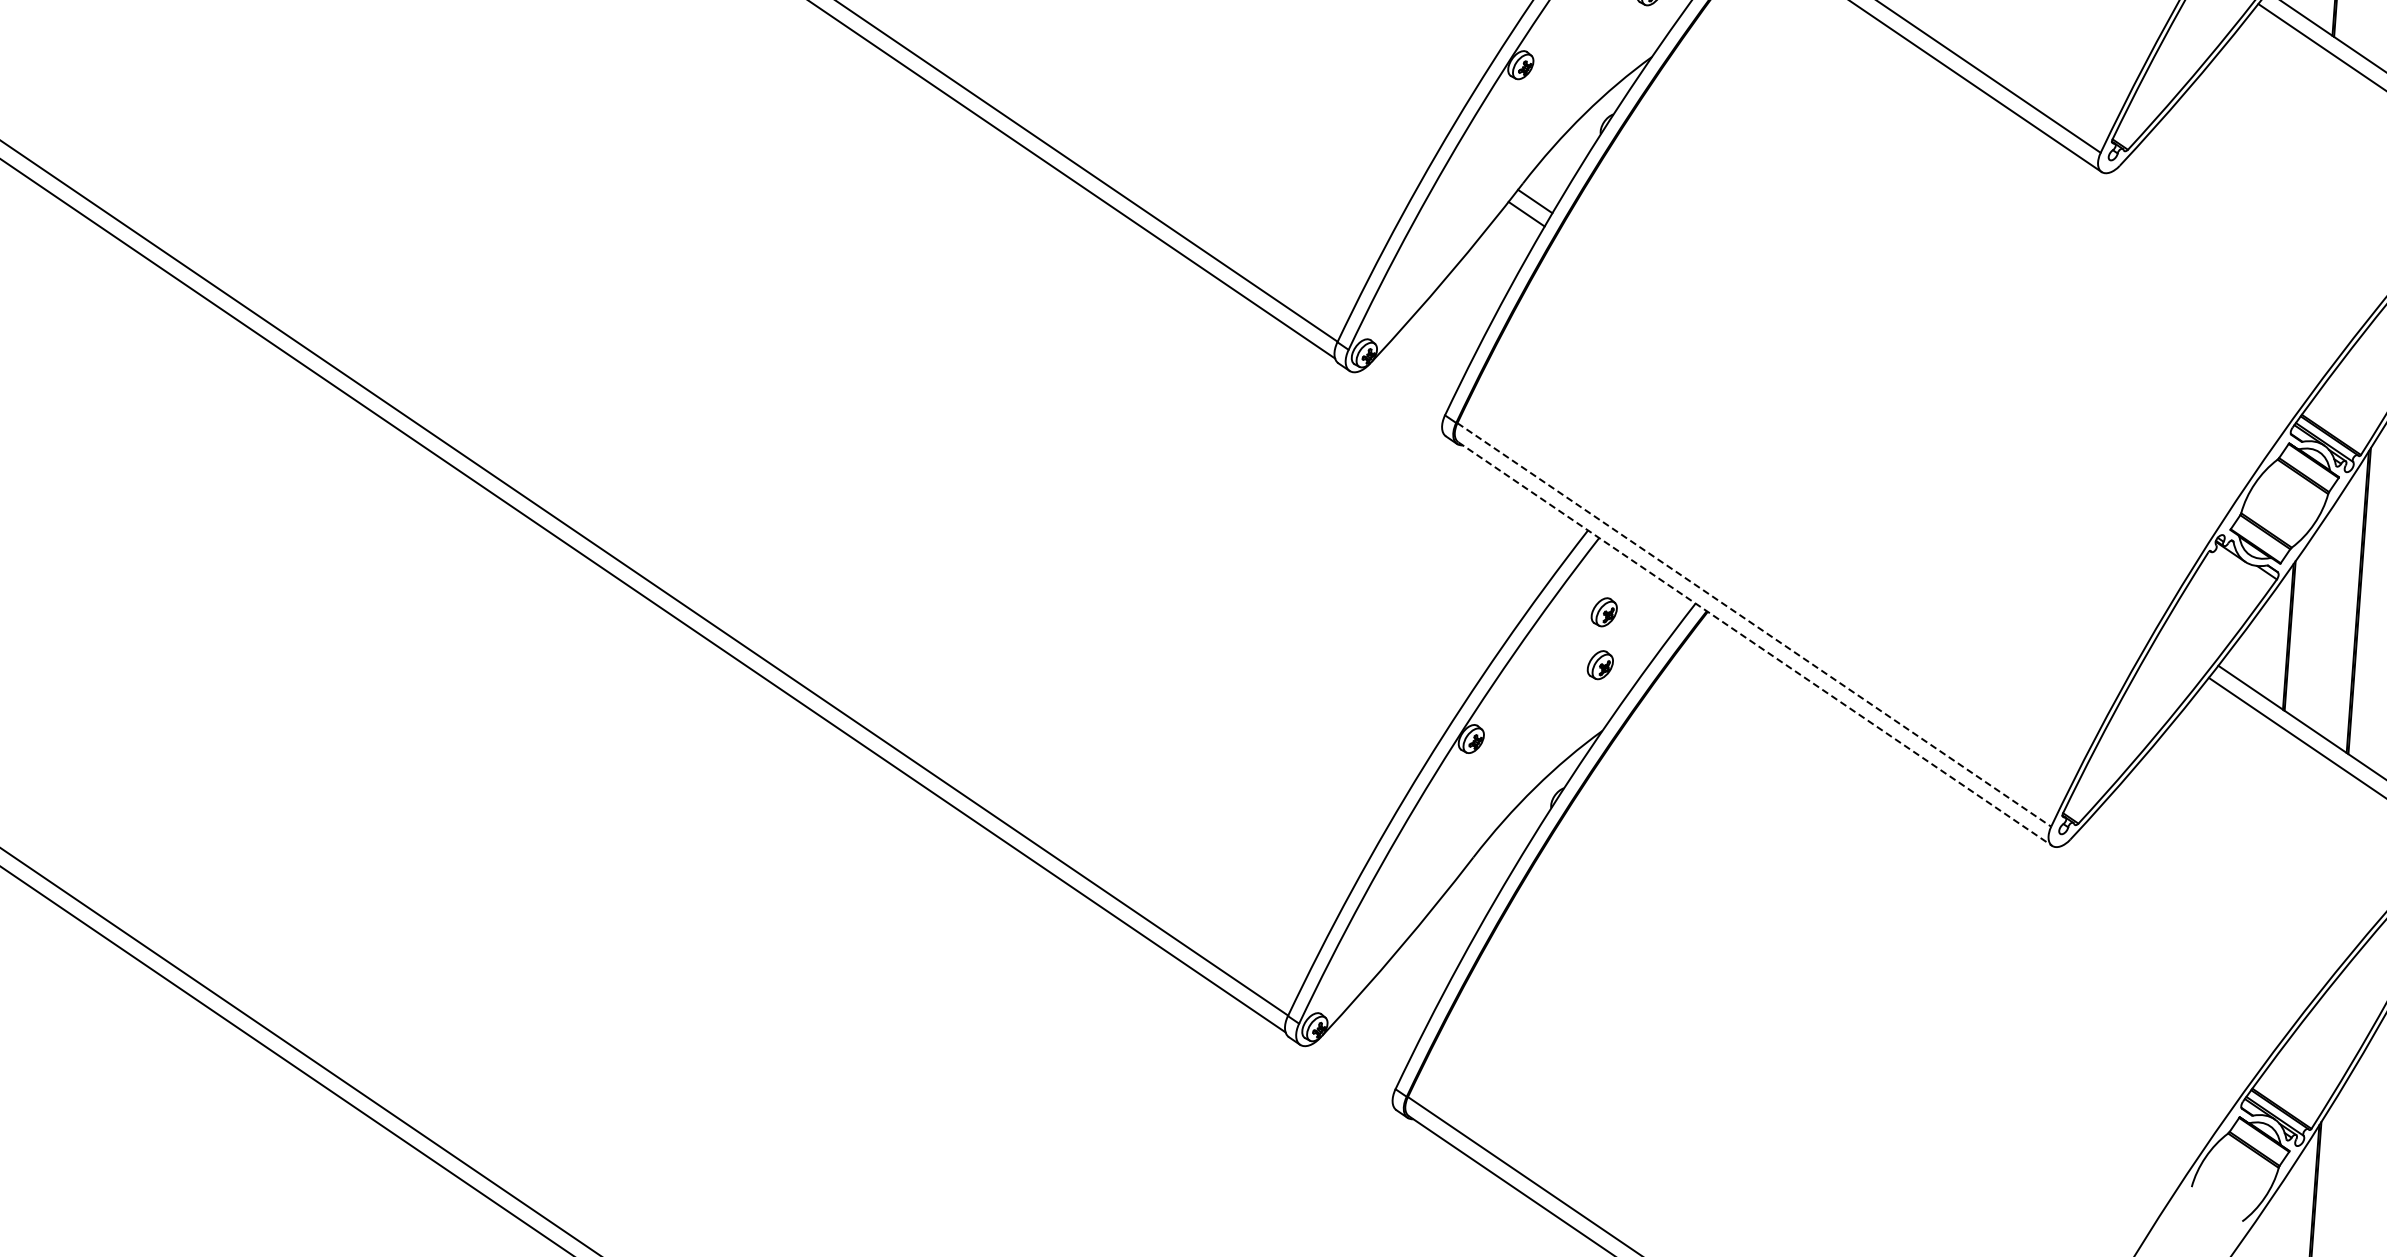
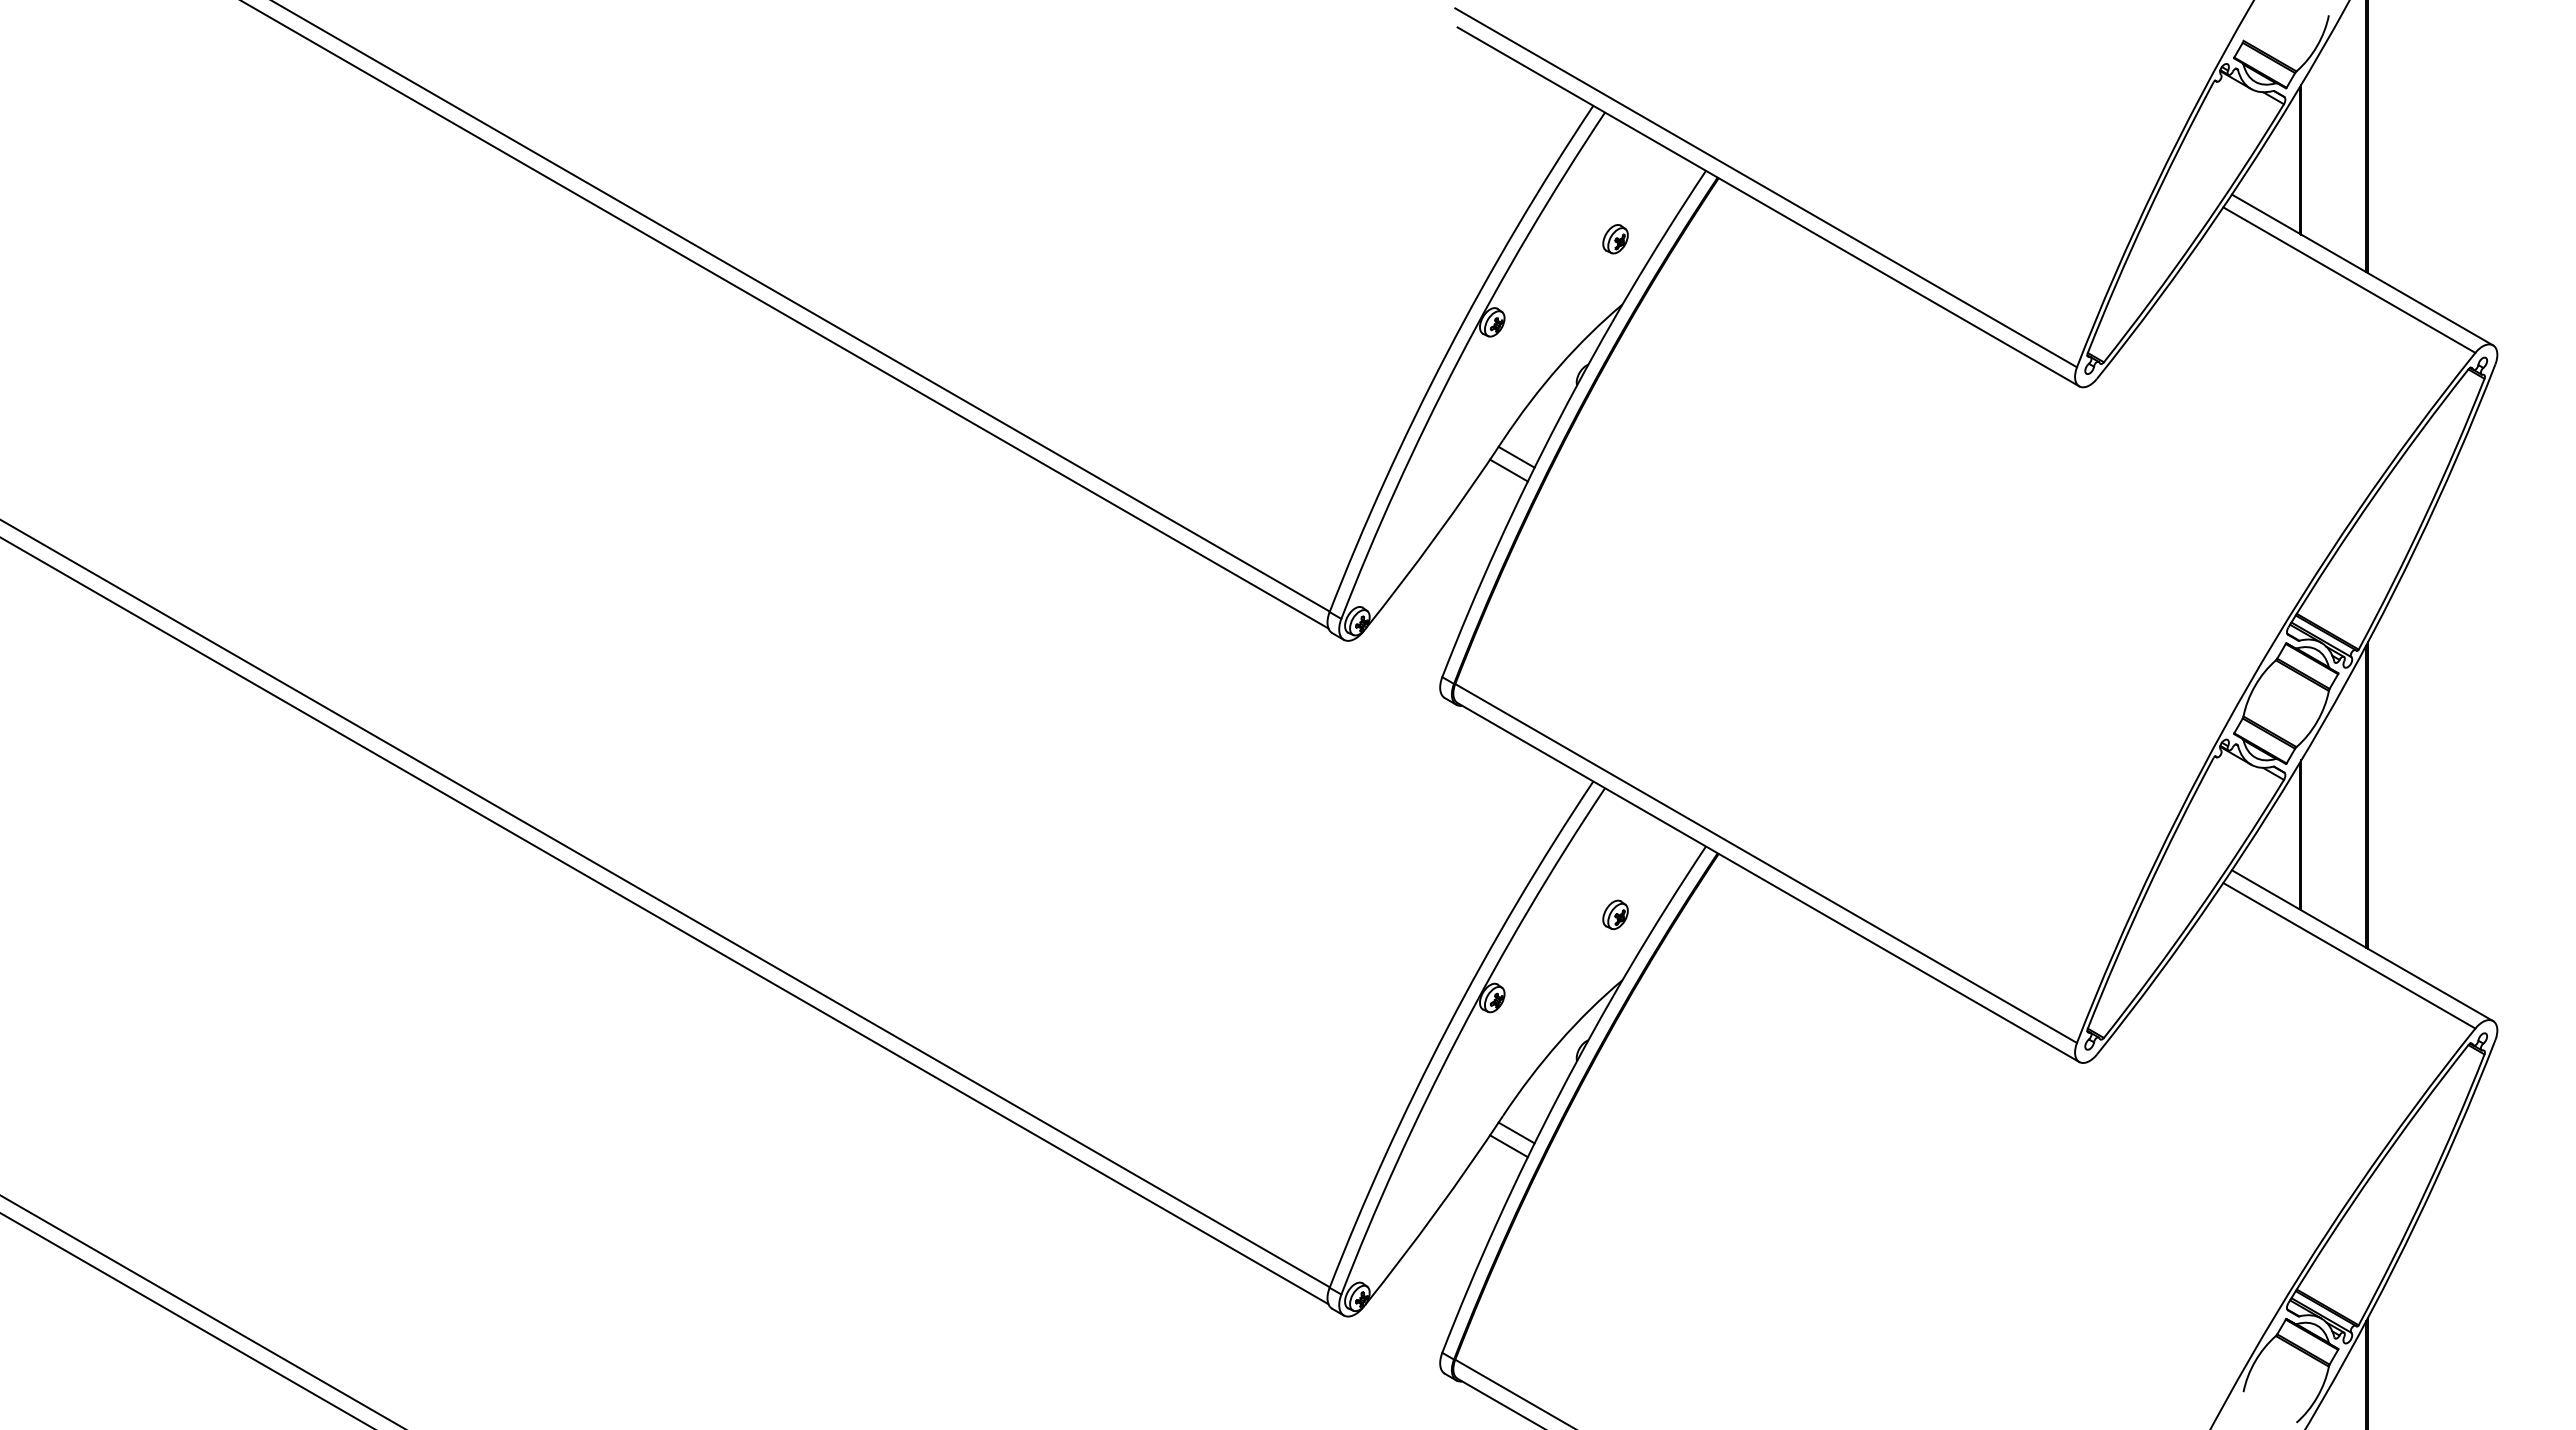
part: (1604, 611) -> (1615, 861), removed
line: (1754, 624) -> (1766, 863), dashed -> solid
line: (1755, 644) -> (1768, 882), dashed -> solid
line: (1485, 874) -> (1516, 1132), added
line: (1476, 888) -> (1508, 1146), added

